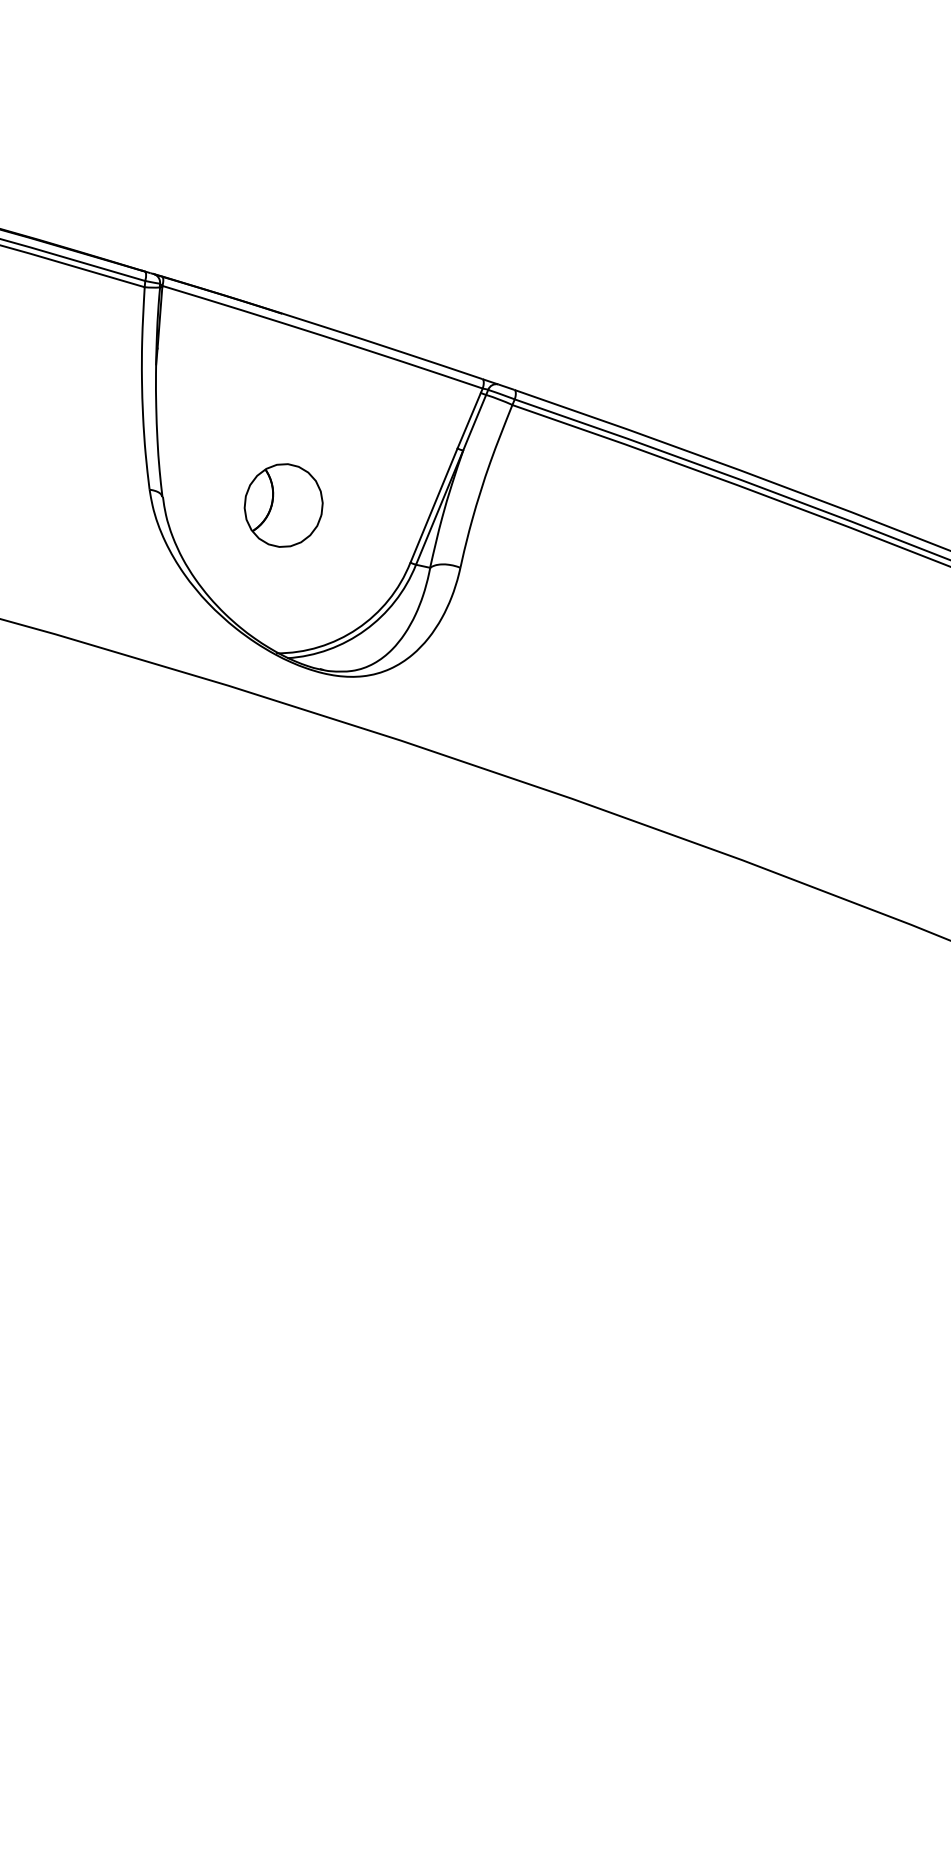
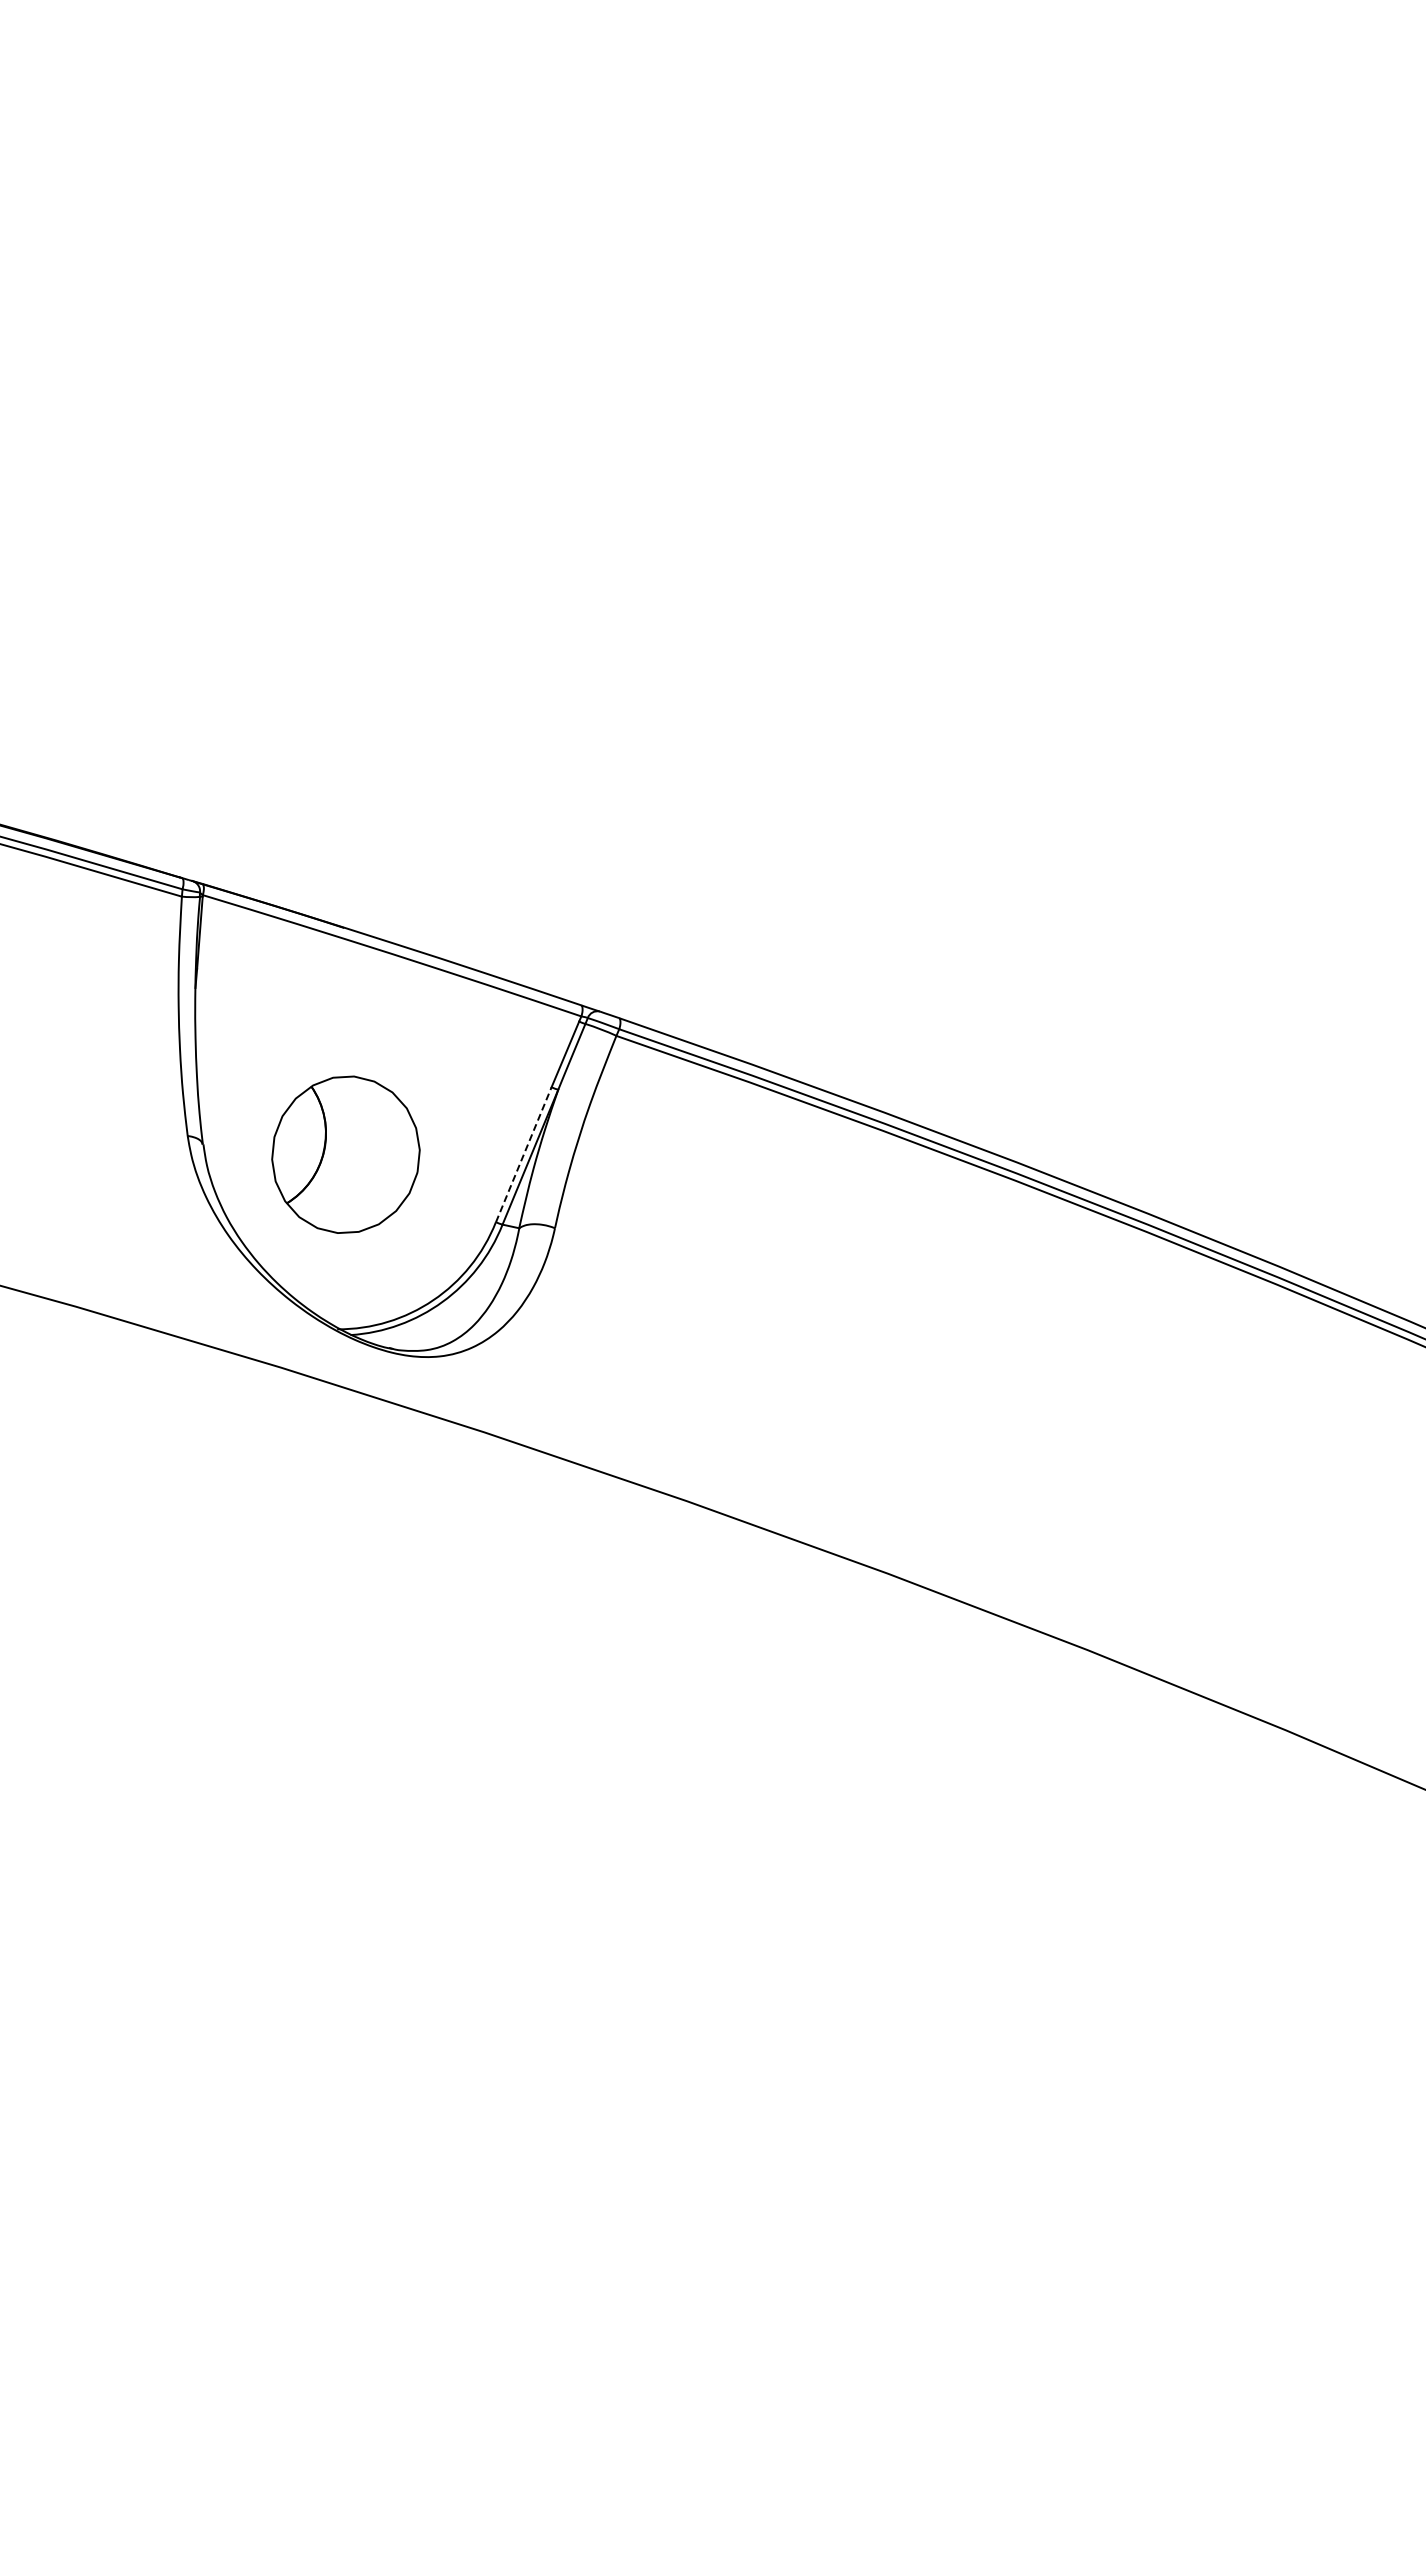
part: (283, 505) -> (346, 1154), size x1.6
line: (433, 505) -> (523, 1154), solid -> dashed

